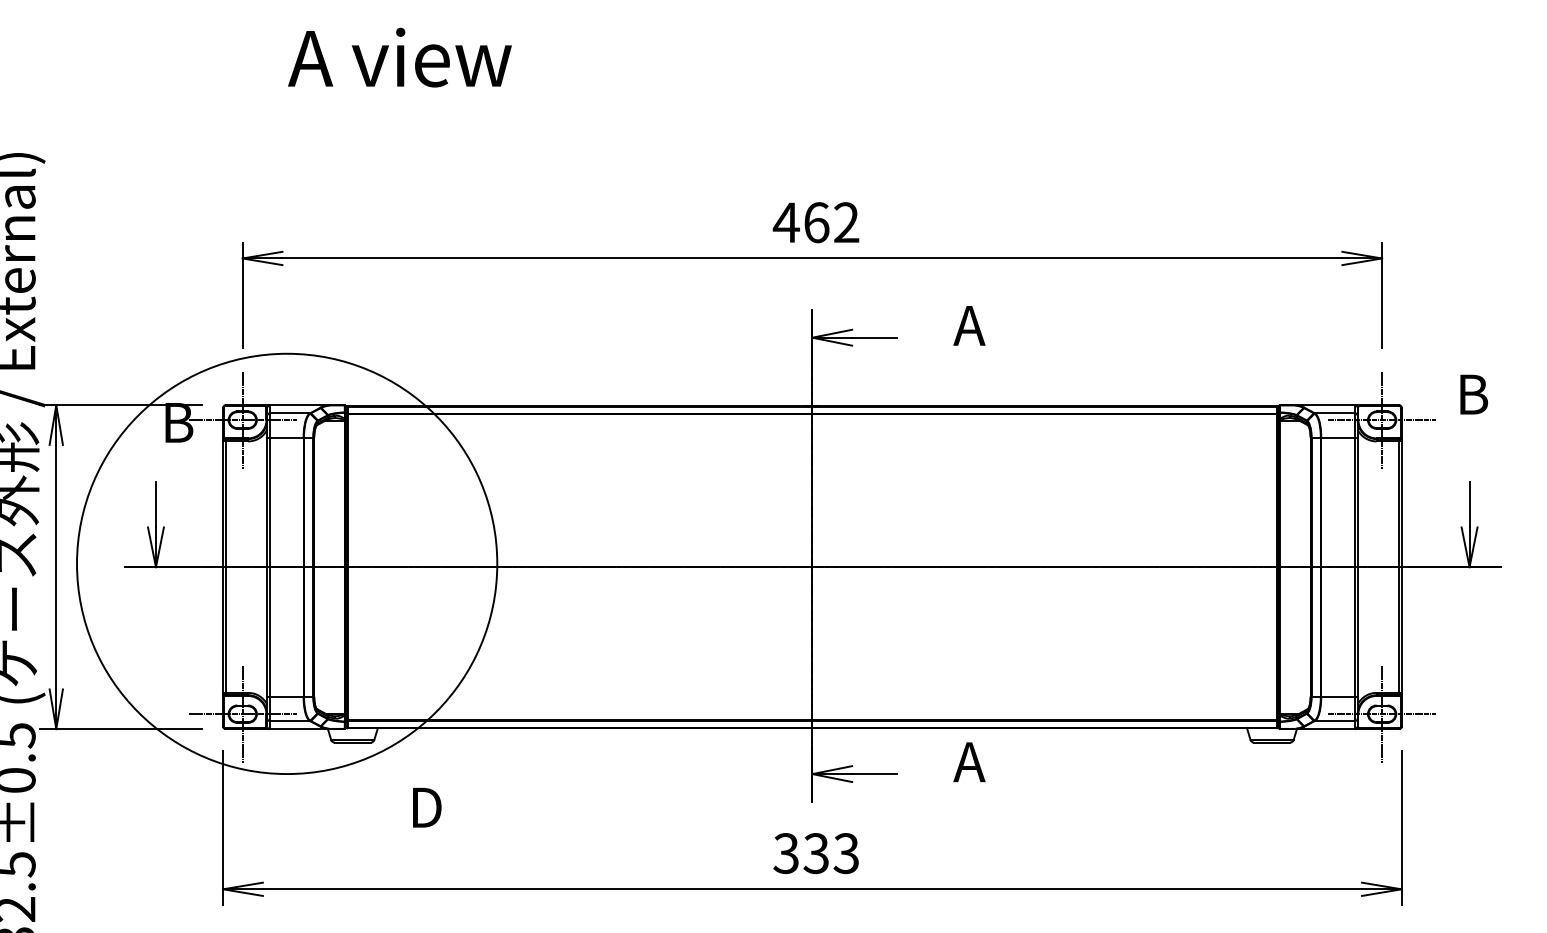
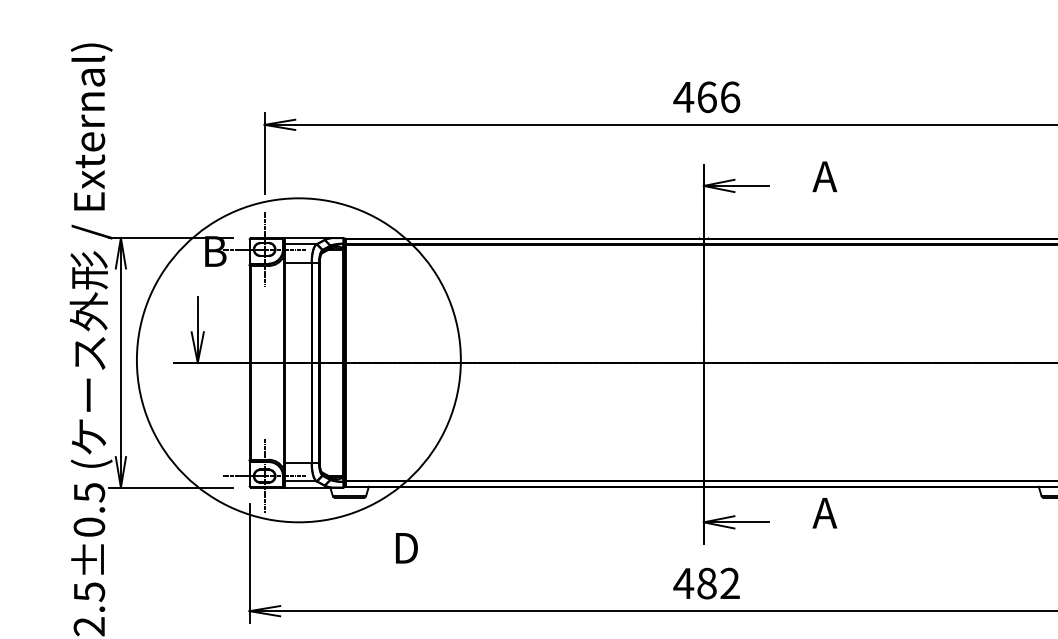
text: (846, 222) -> (730, 97), 462 -> 466
text: (815, 853) -> (706, 583), 333 -> 482

